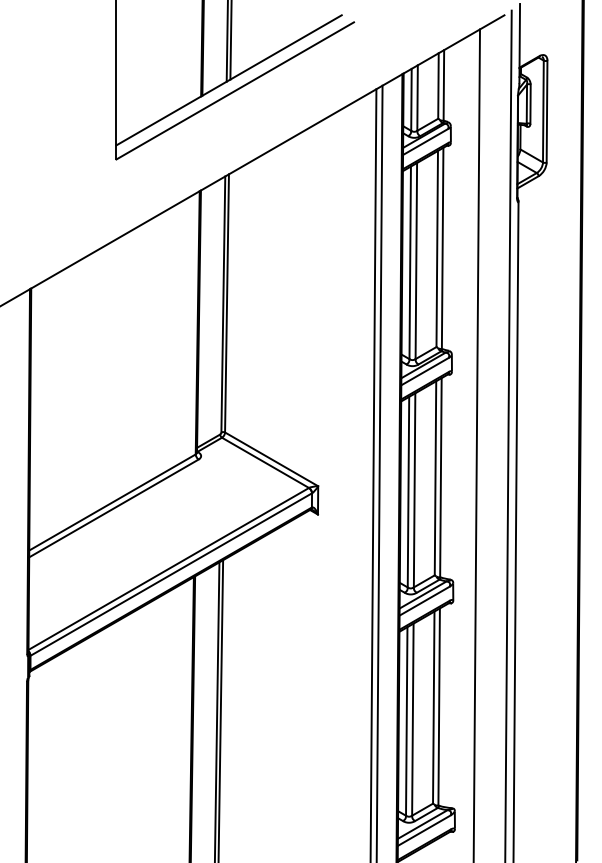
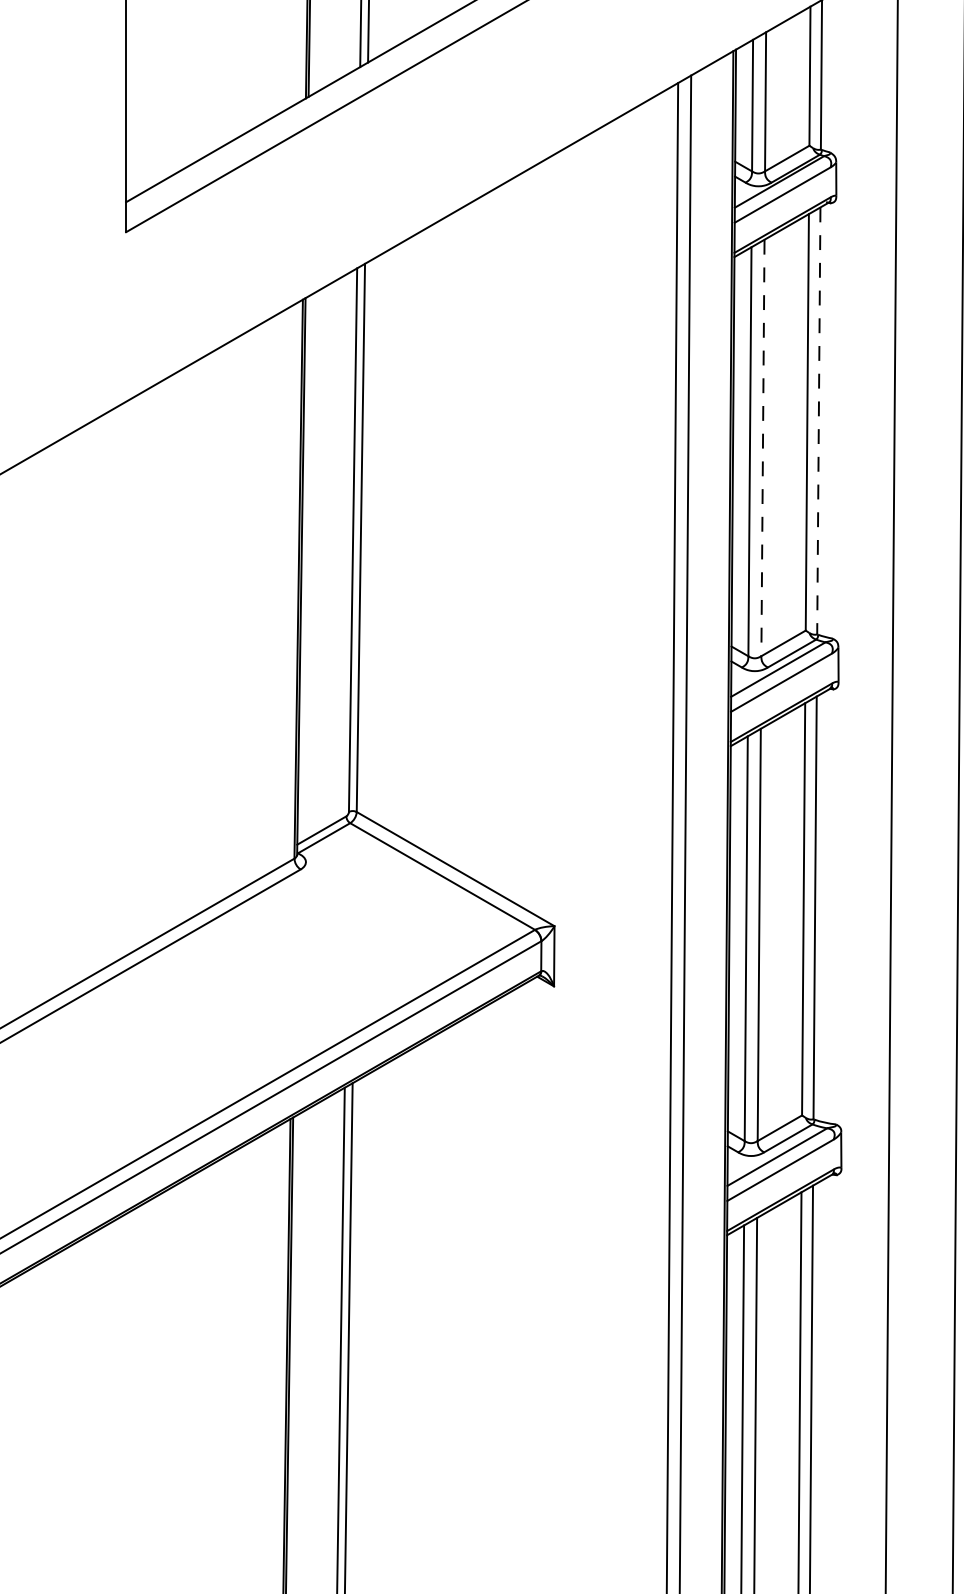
line: (442, 248) -> (818, 421), solid -> dashed
line: (416, 261) -> (763, 448), solid -> dashed

